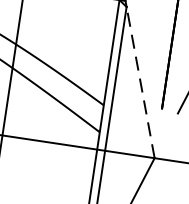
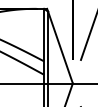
line: (140, 82) -> (60, 47), dashed -> solid

